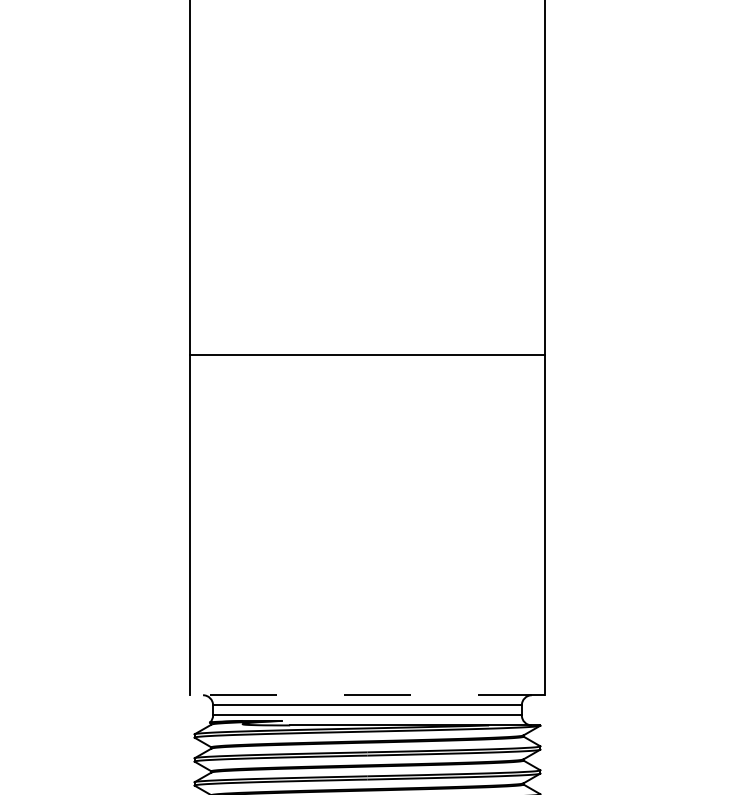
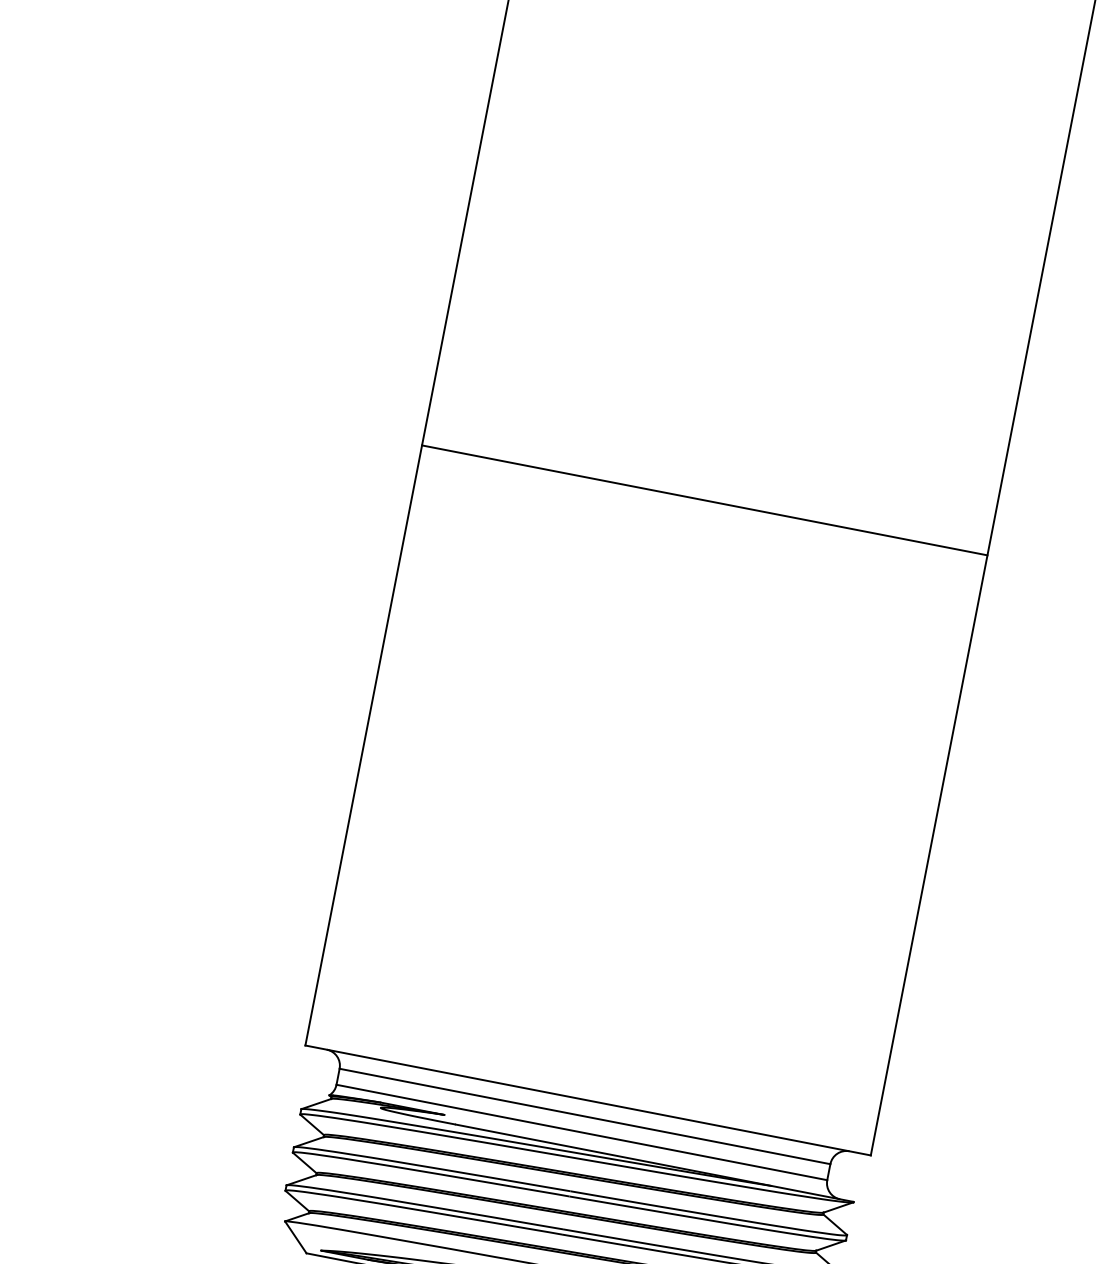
line: (367, 354) -> (704, 500), moved
line: (367, 695) -> (588, 1100), dashed -> solid

